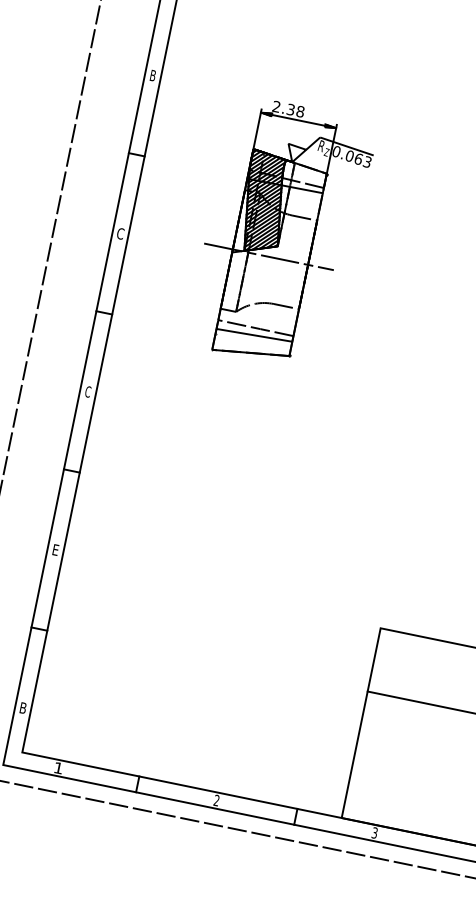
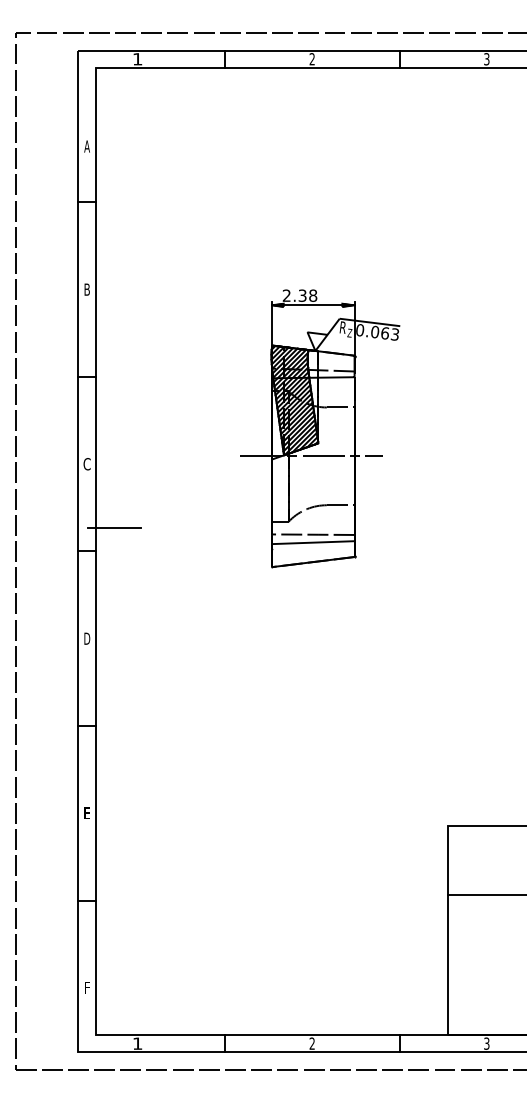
part: (282, 233) -> (320, 428), moved
line: (133, 297) -> (114, 528), added
text: (88, 391) -> (87, 638), C -> D
text: (23, 707) -> (87, 987), B -> F

